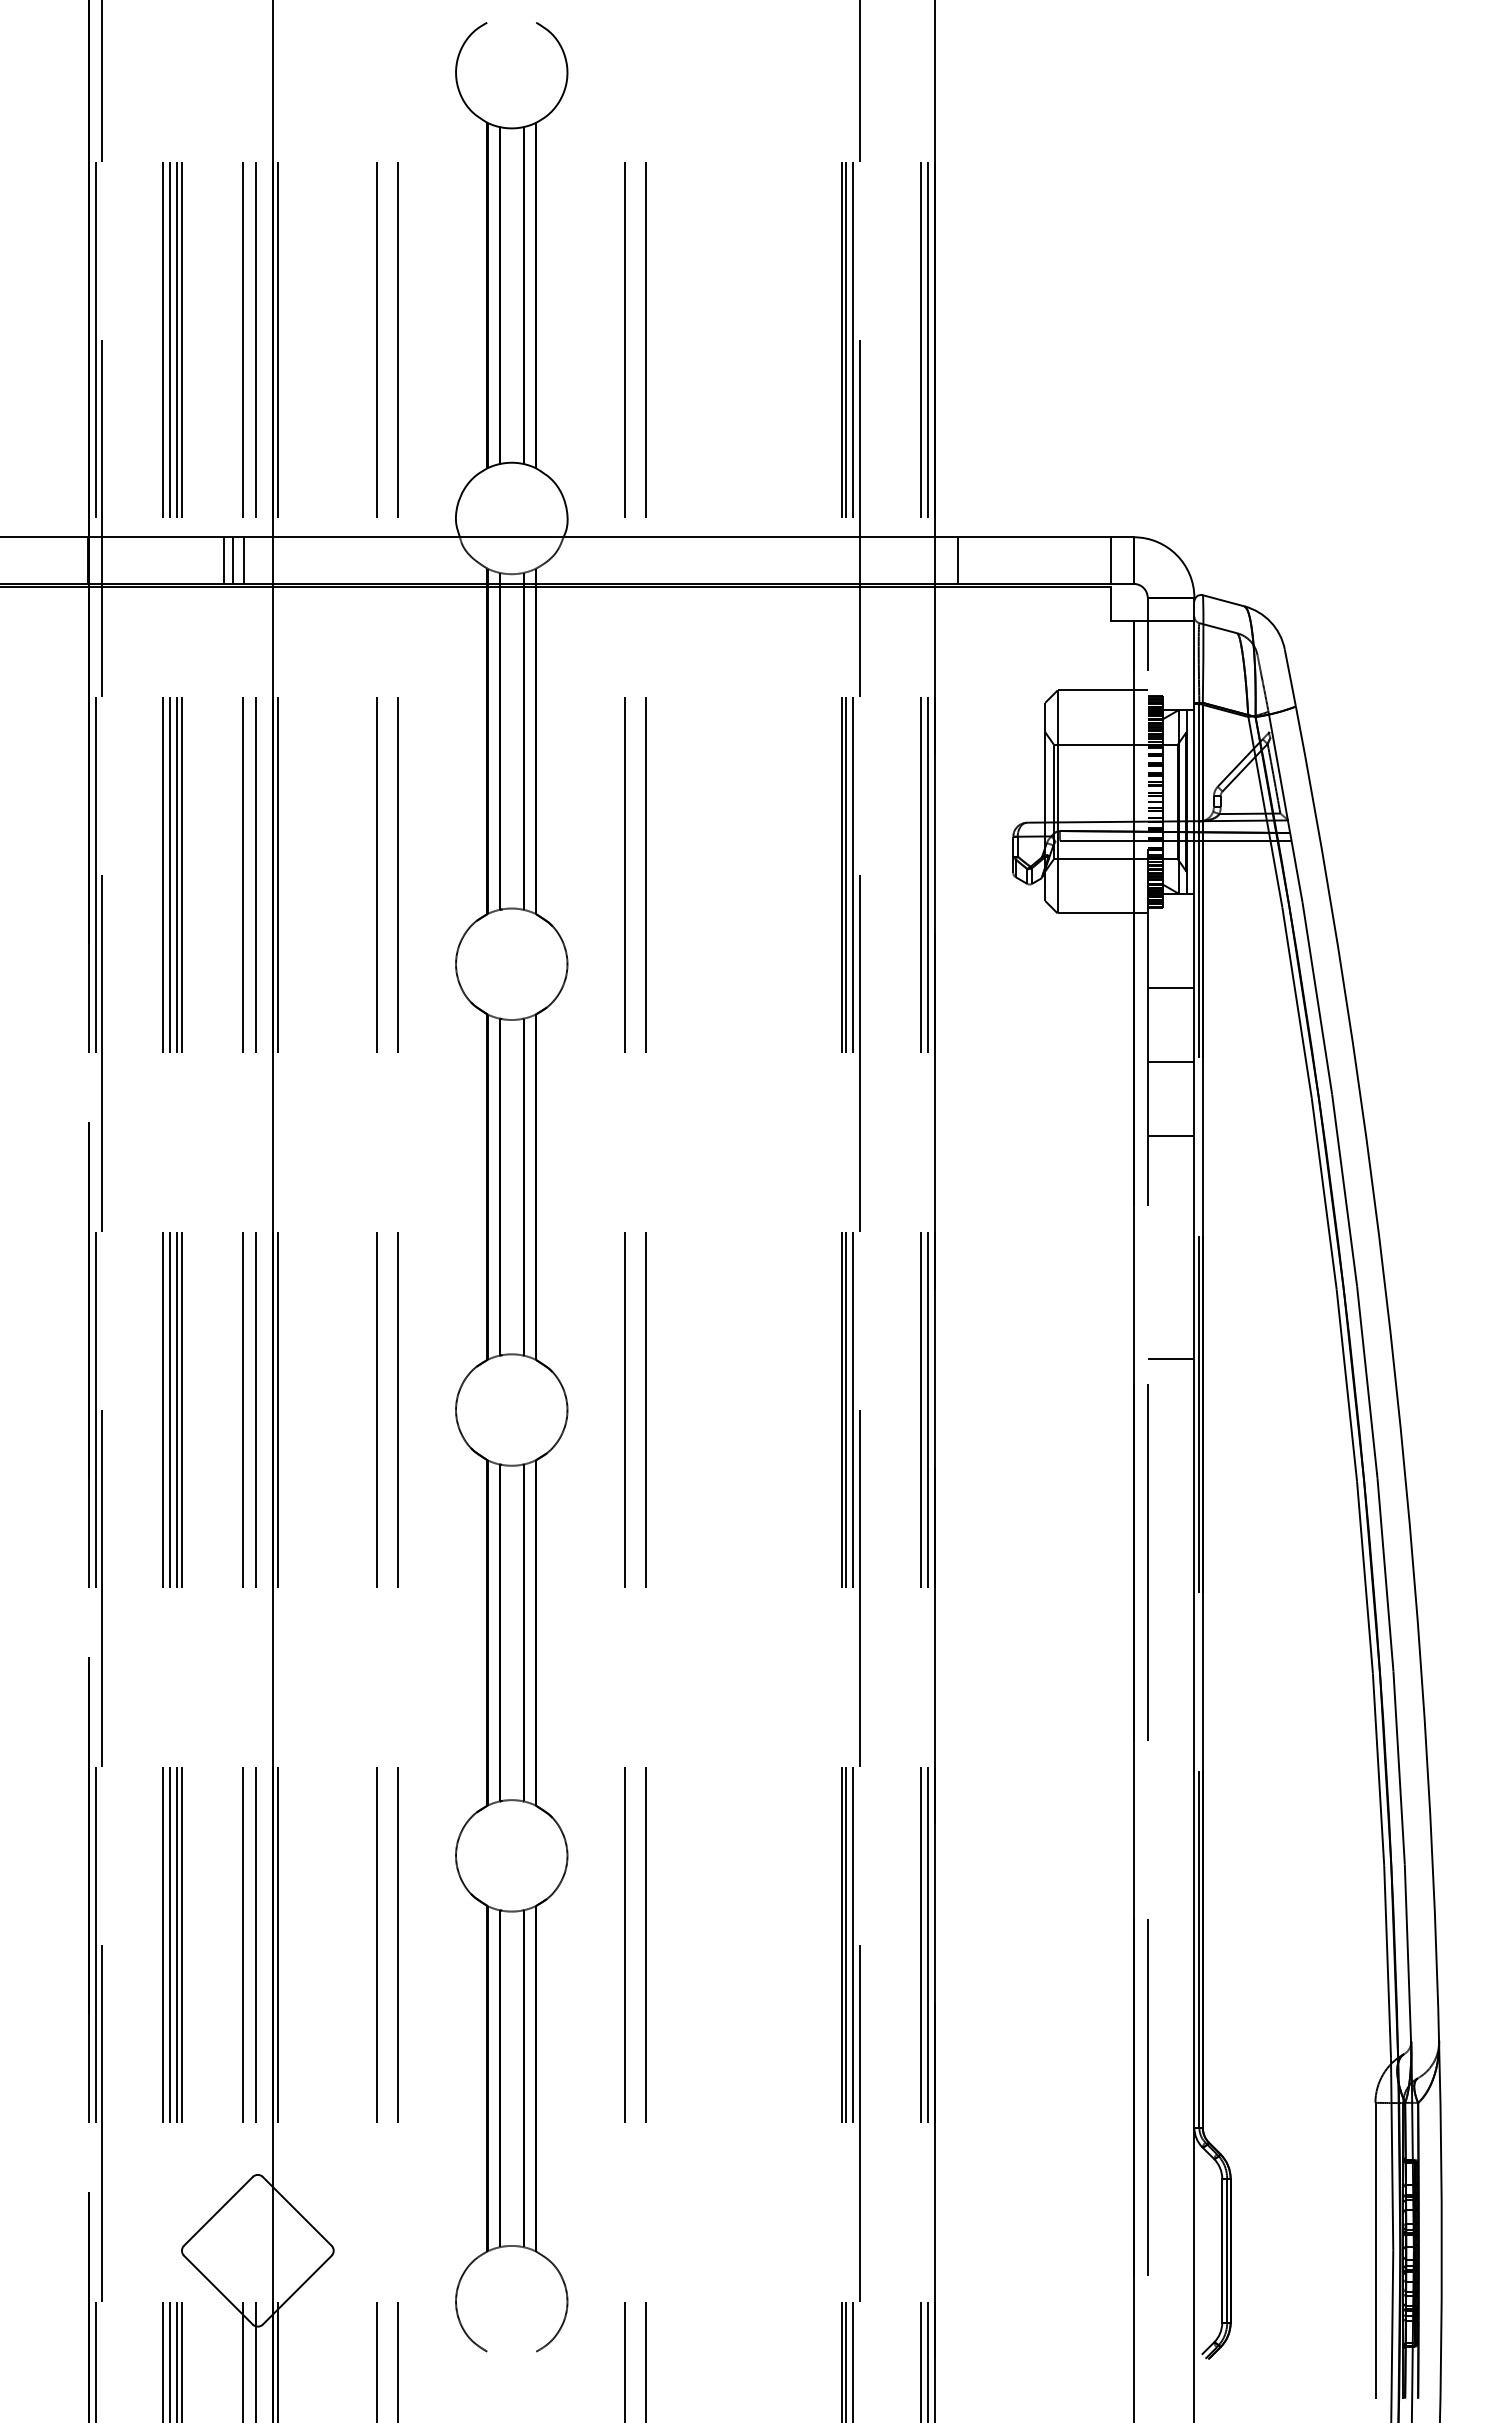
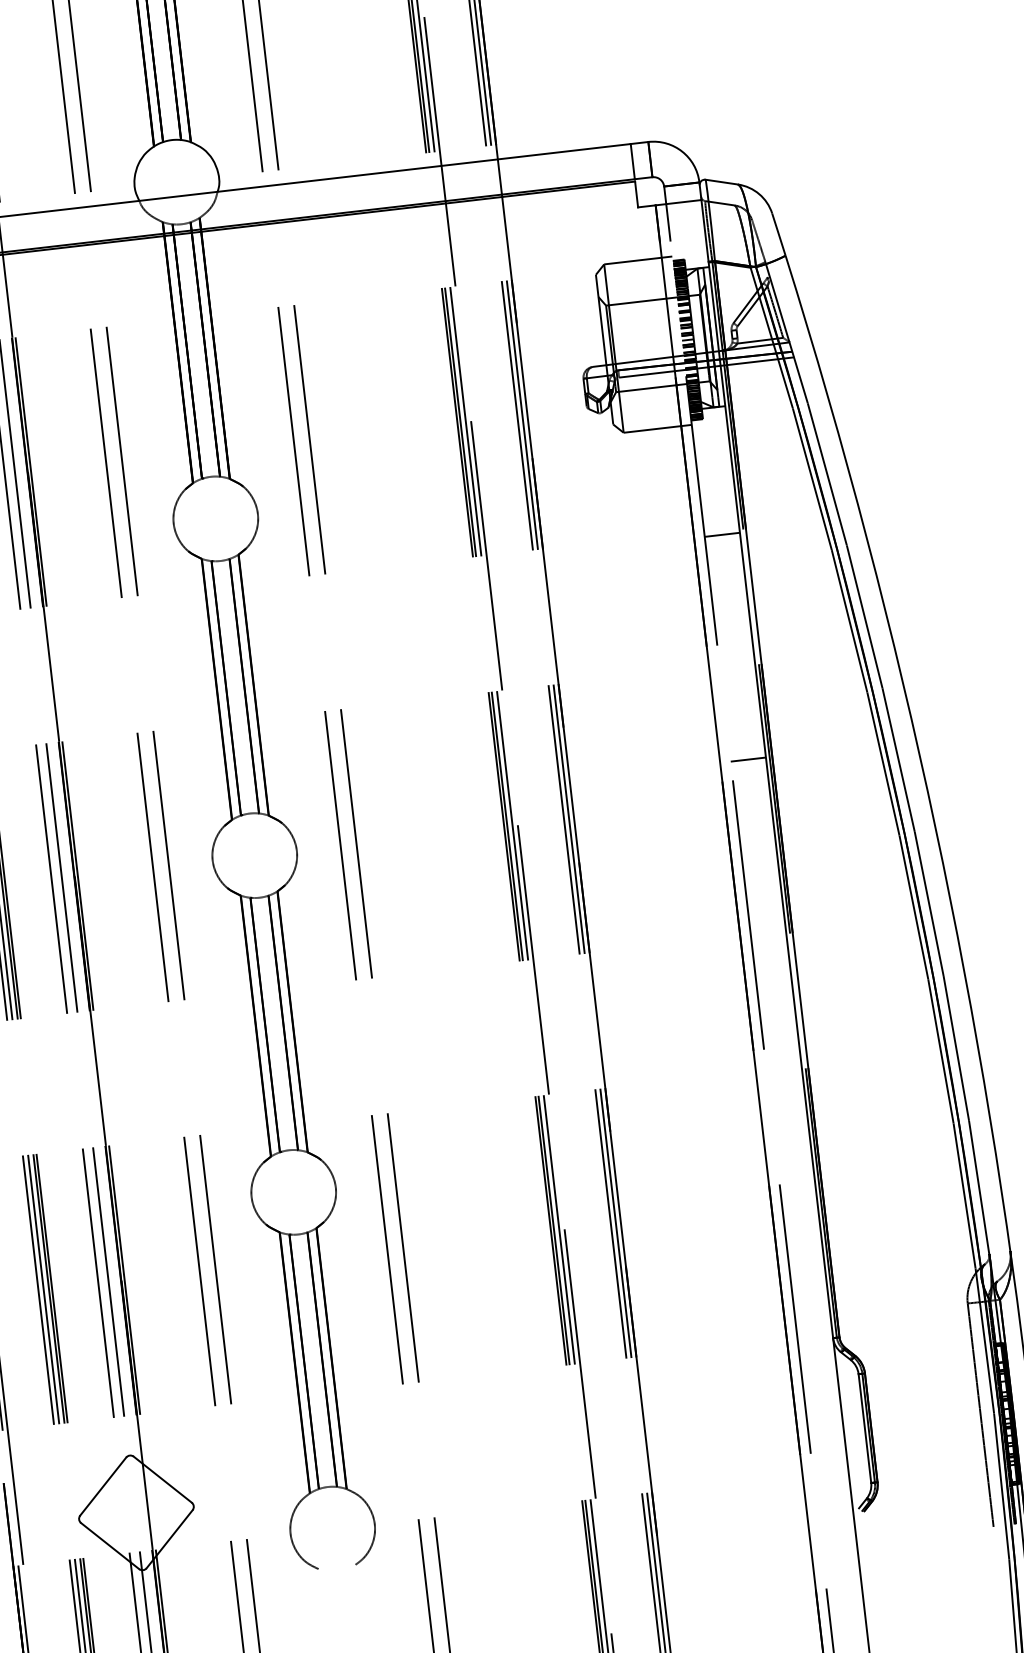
line: (957, 560) -> (517, 174), removed
line: (1170, 988) -> (715, 479), removed
line: (1170, 1136) -> (728, 591), removed

